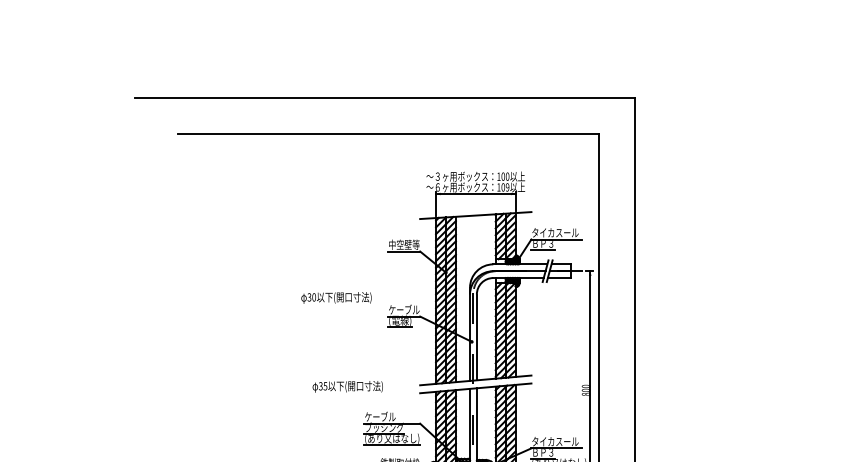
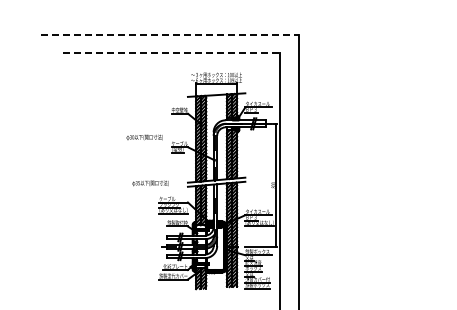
line: (386, 98) -> (170, 34), solid -> dashed
line: (388, 134) -> (171, 53), solid -> dashed

